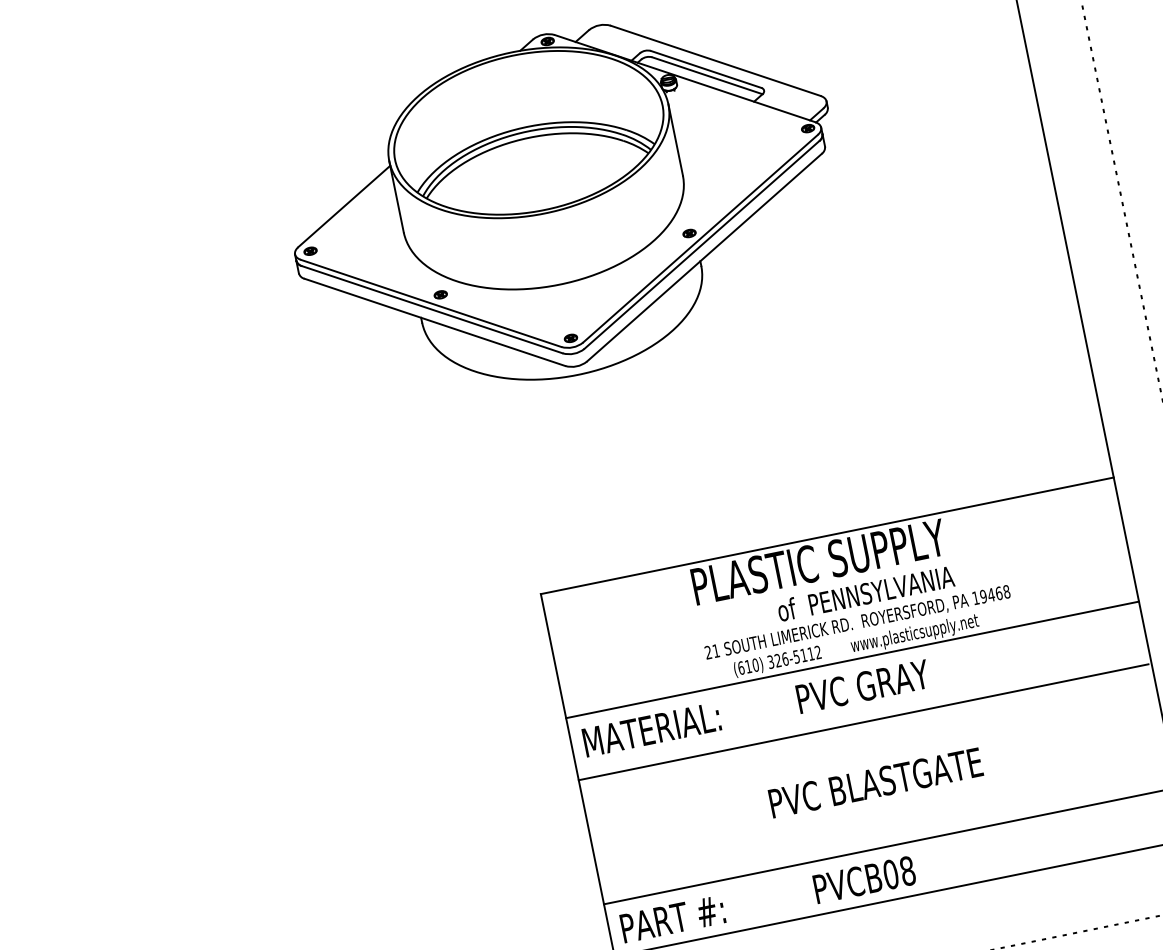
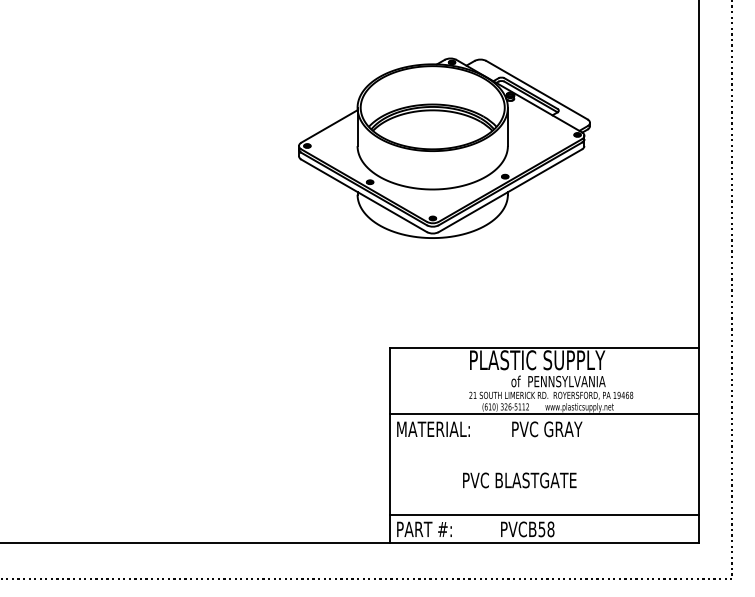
line: (862, 721) -> (543, 447), removed
text: (875, 783) -> (519, 480), moved
text: (890, 874) -> (541, 529), PVCB08 -> PVCB58

